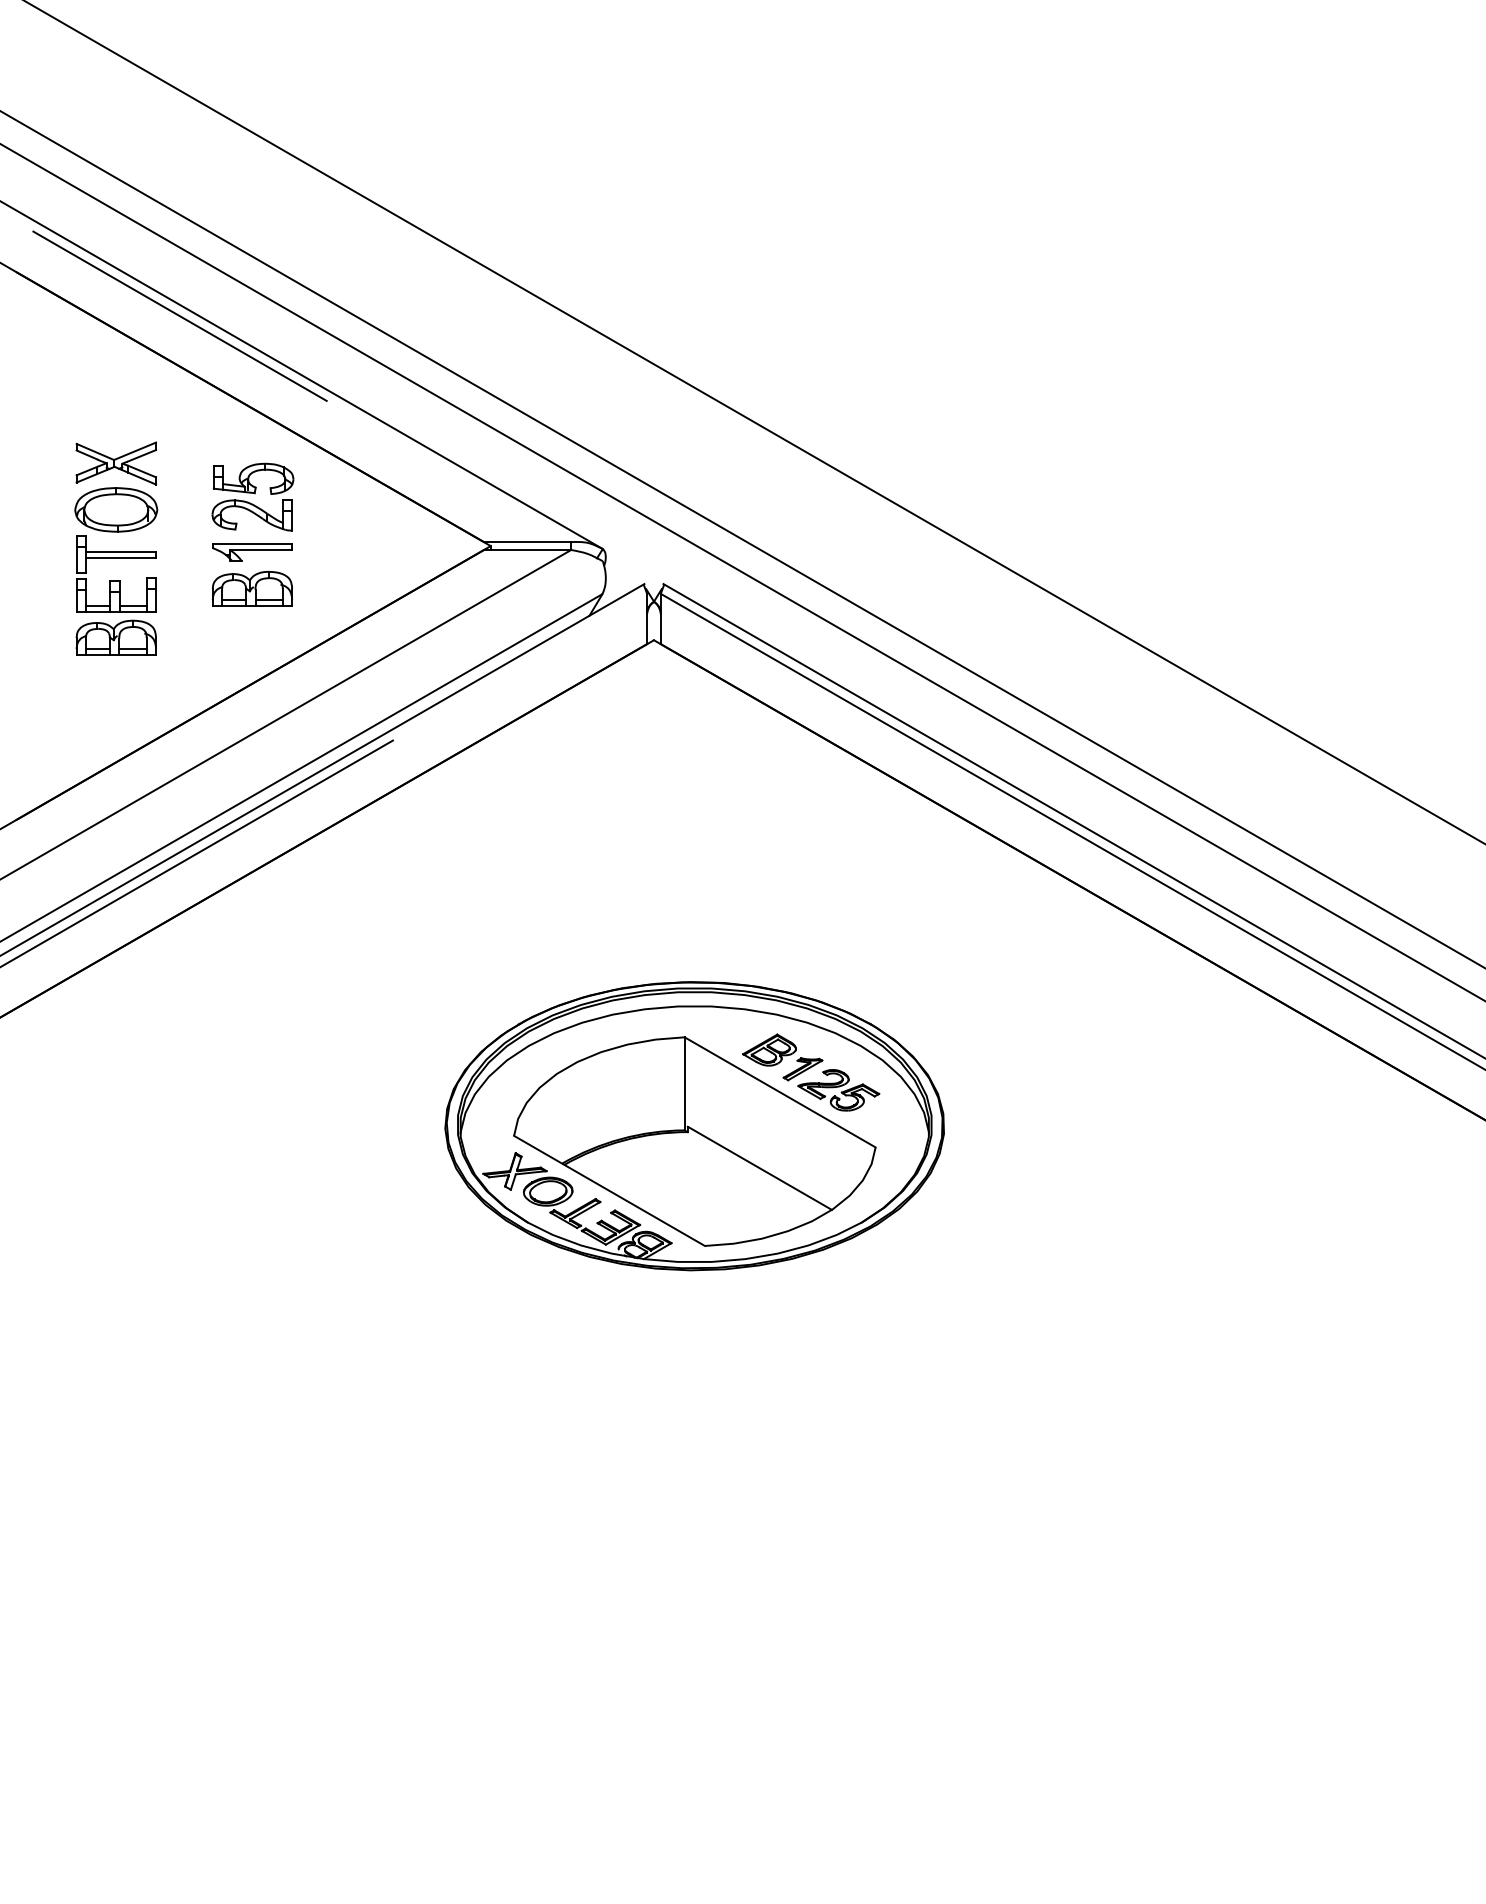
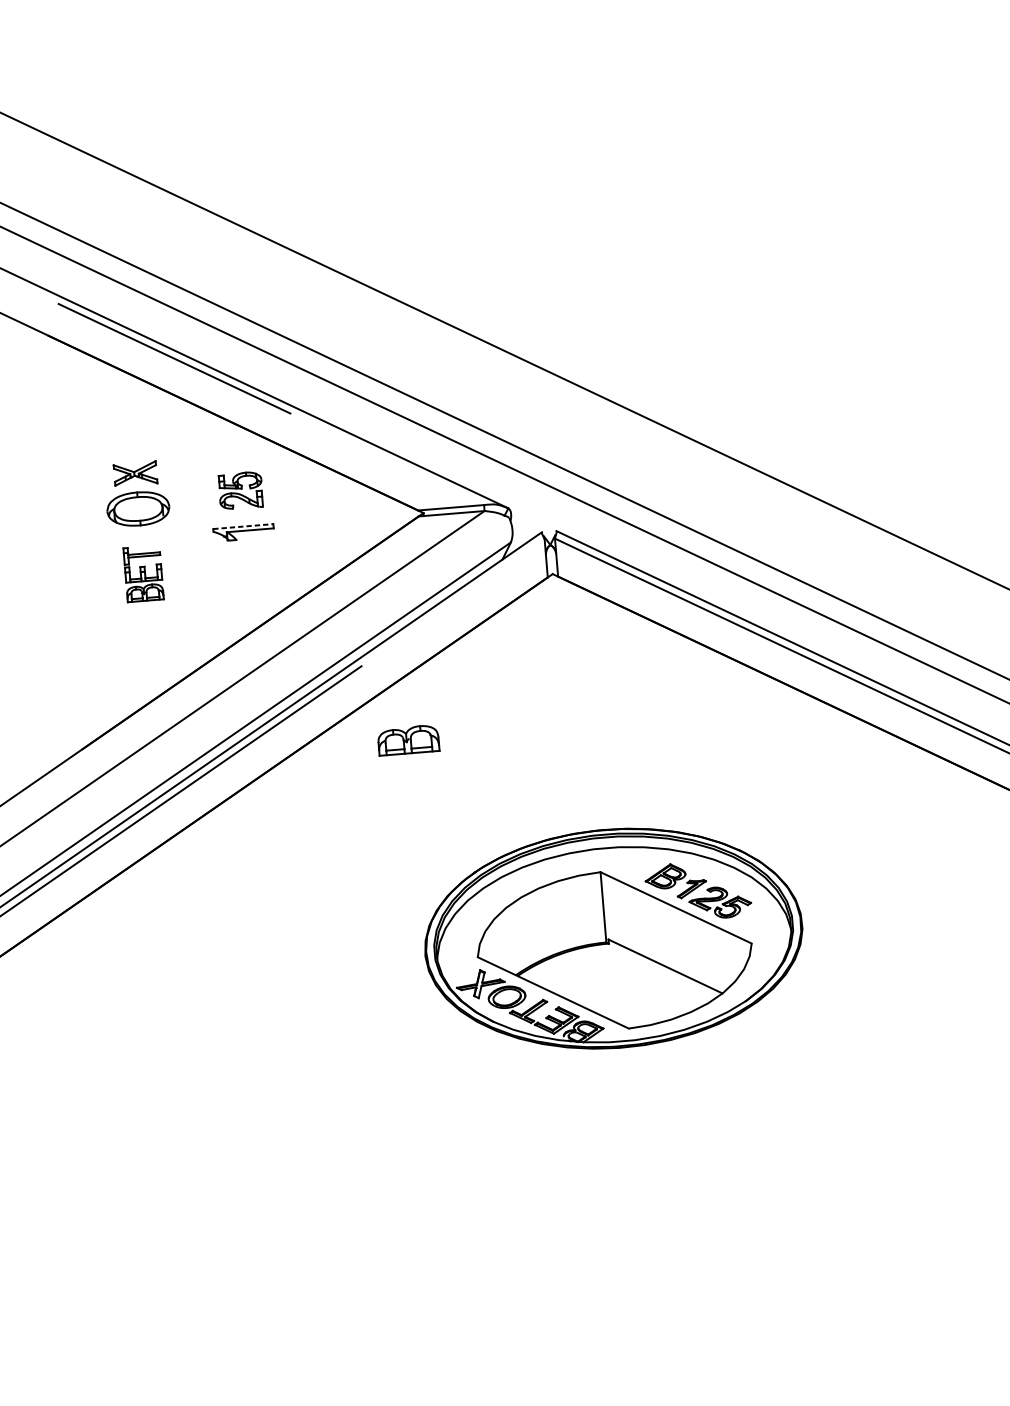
part: (116, 463) -> (135, 473), size x0.7
part: (252, 496) -> (240, 490), size x0.7
line: (252, 544) -> (243, 526), solid -> dashed
part: (251, 588) -> (407, 739), moved
part: (115, 595) -> (143, 573), size x0.6

